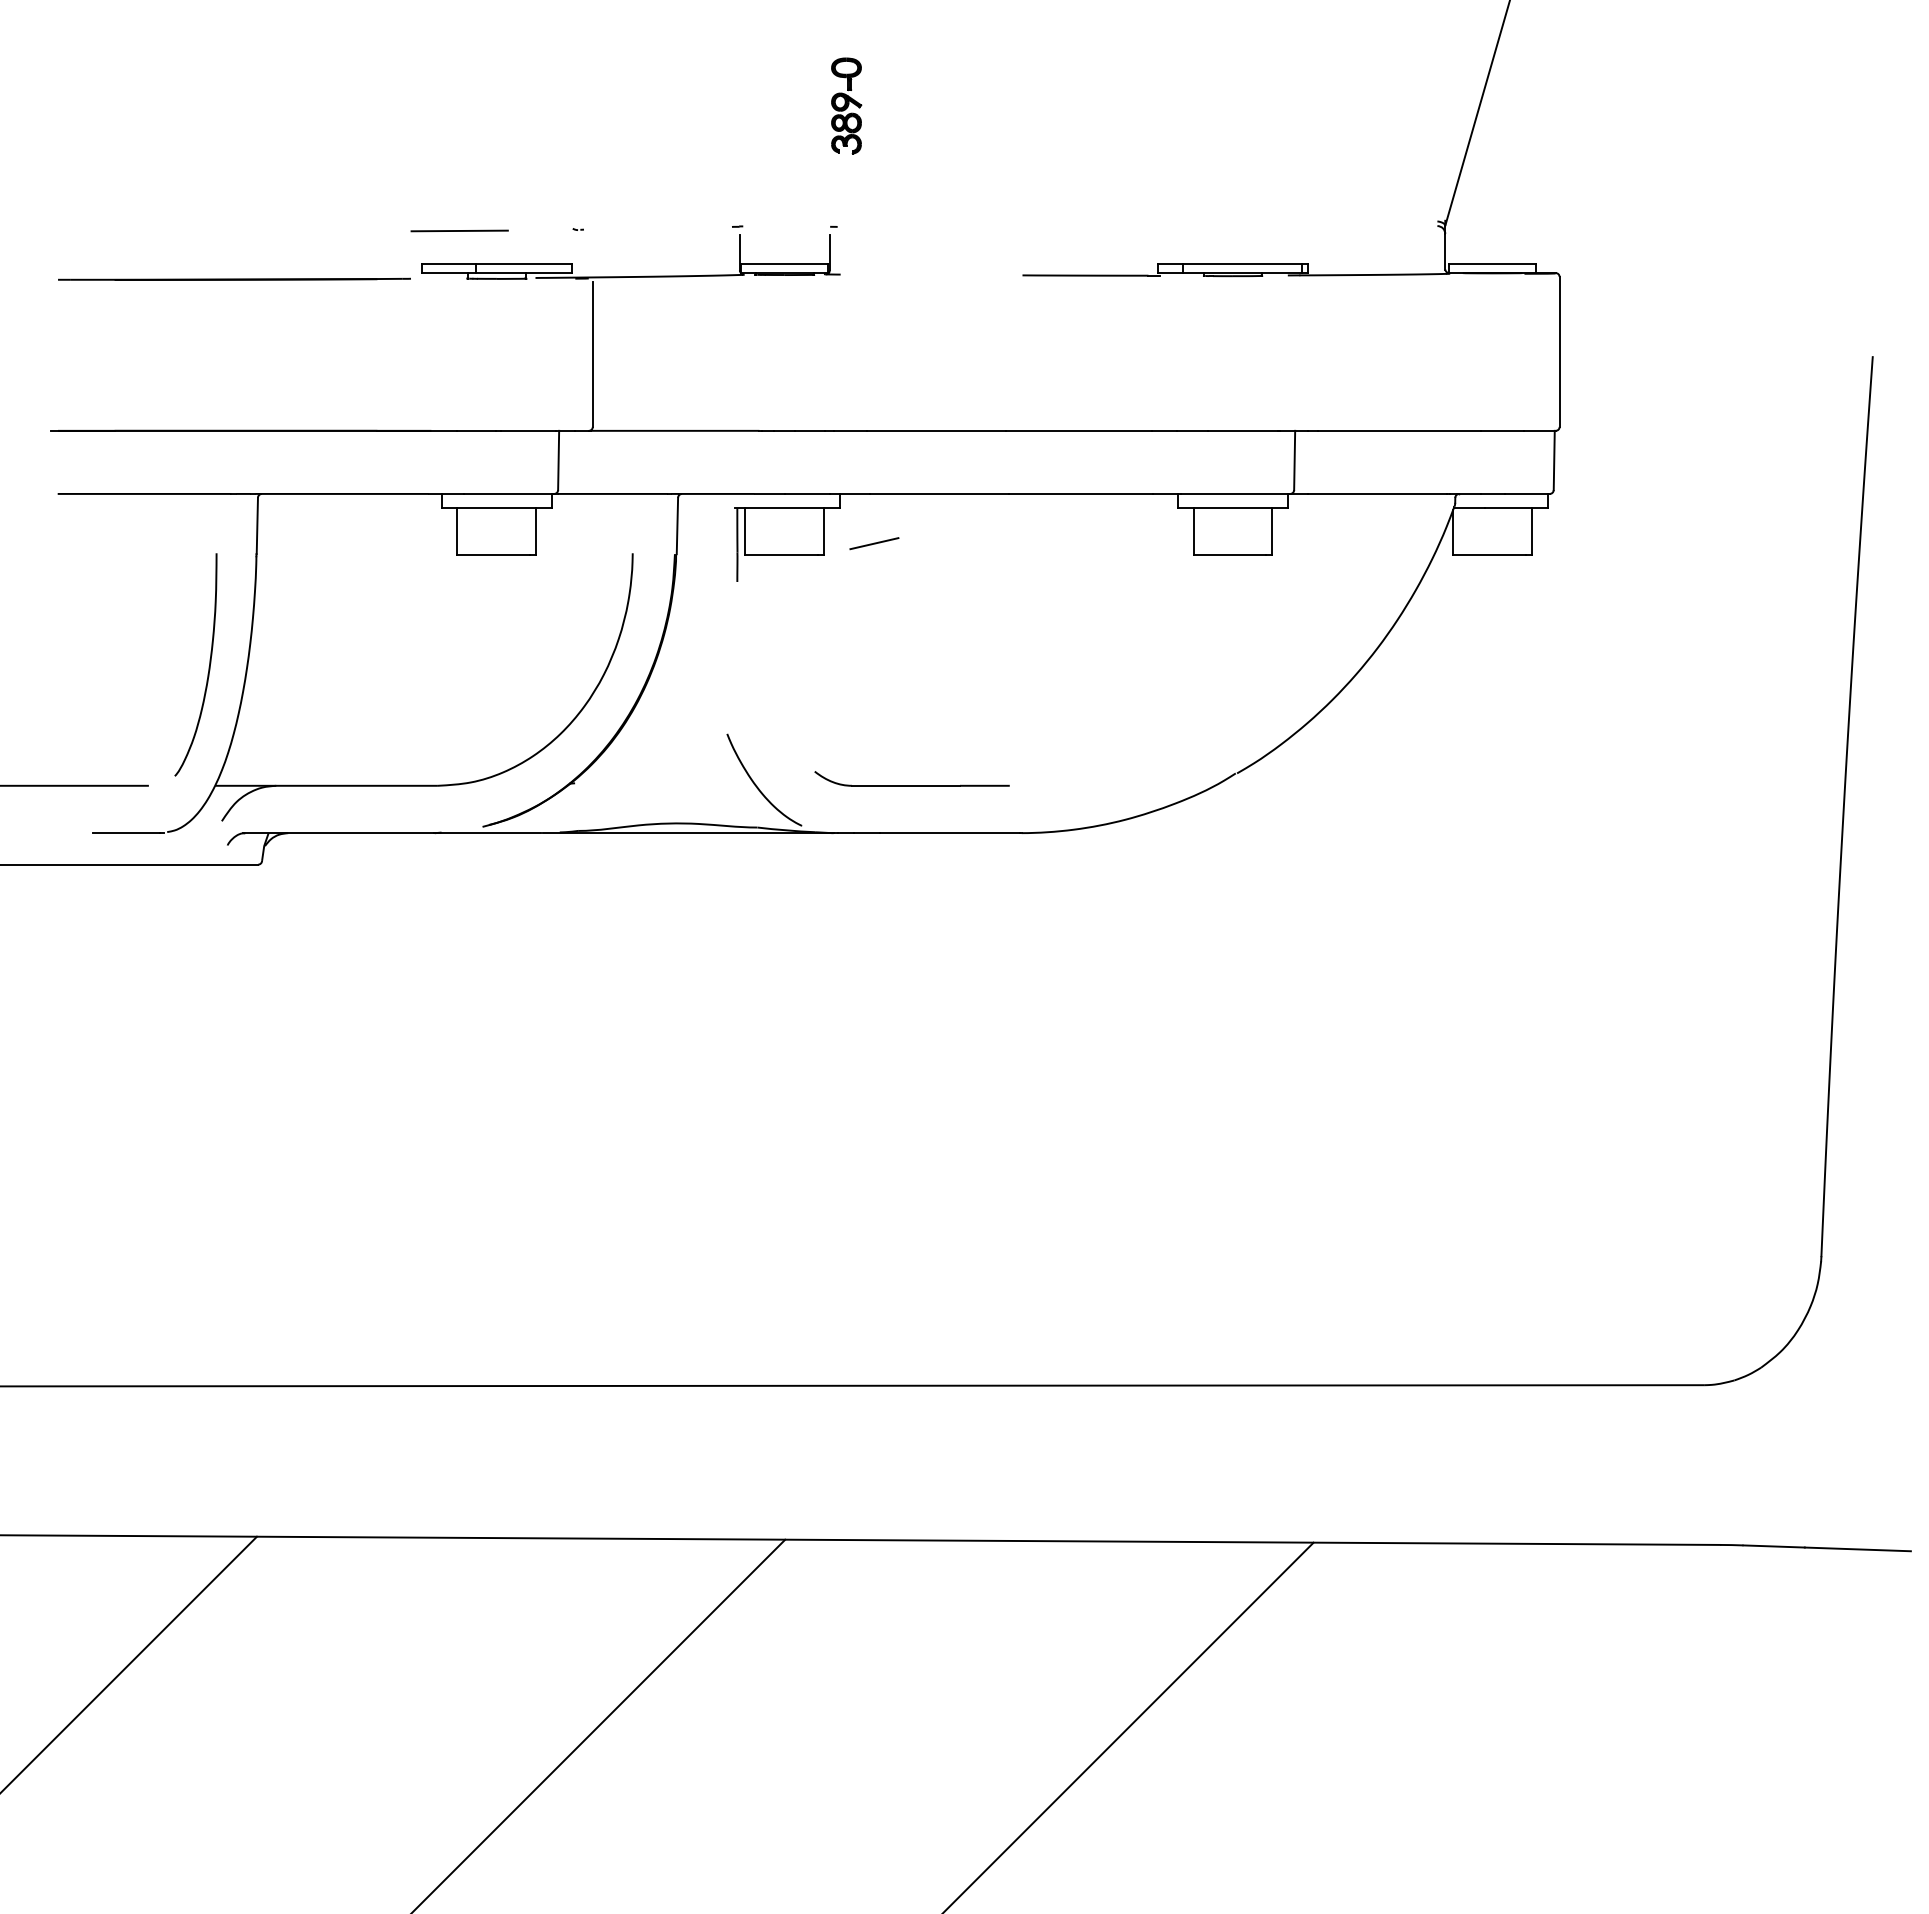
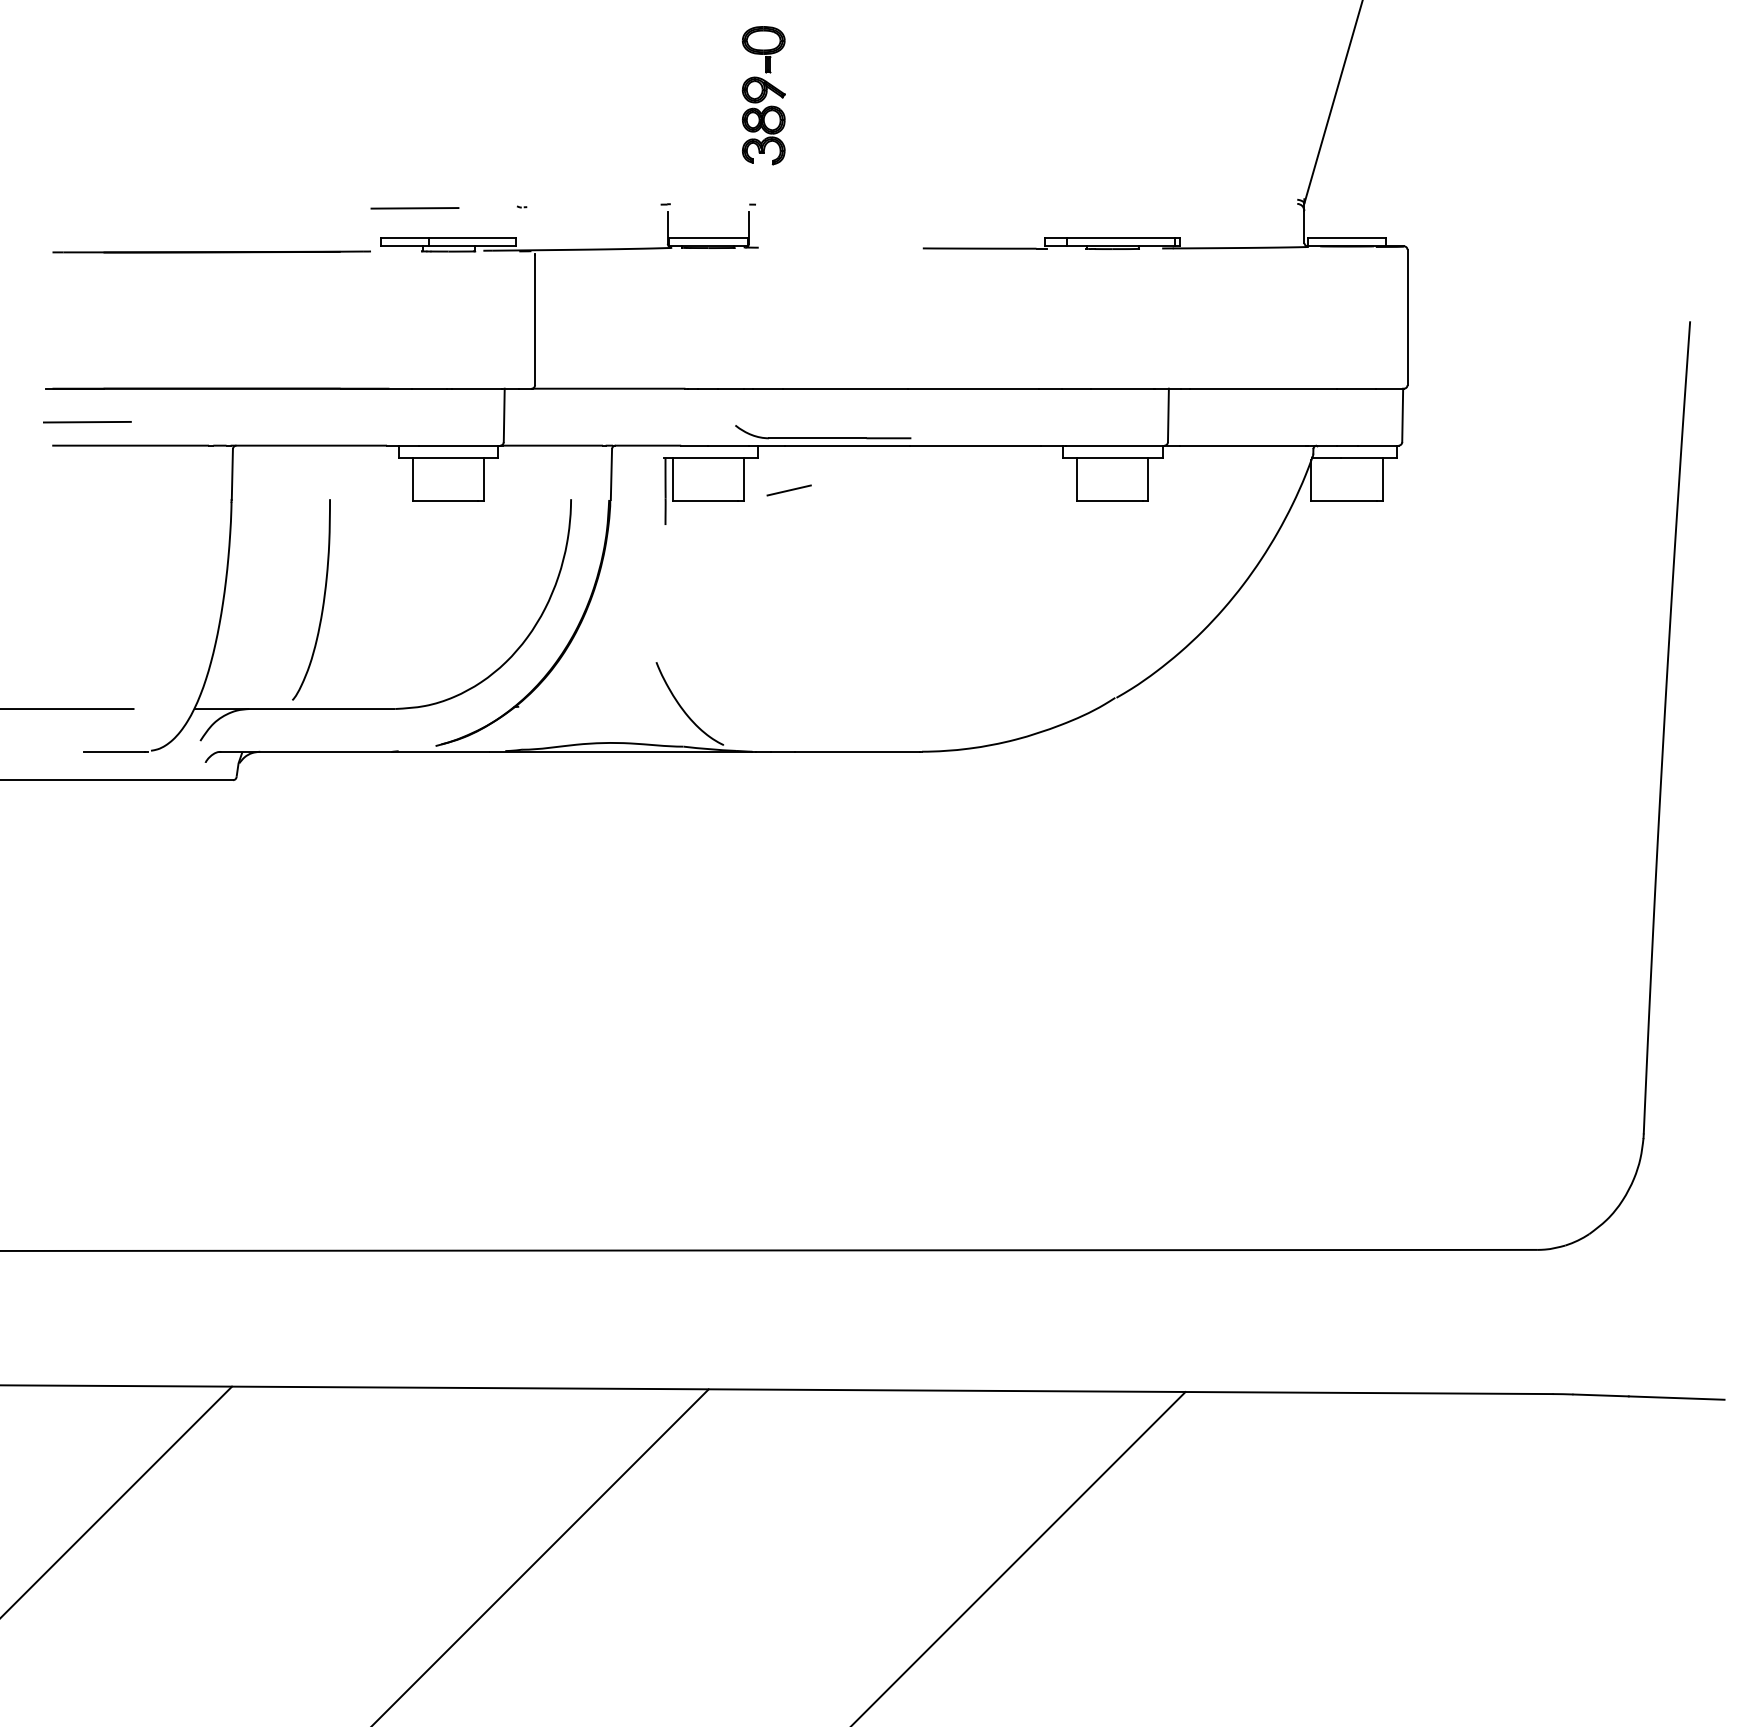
part: (846, 105) -> (764, 95), size x1.6
line: (96, 467) -> (87, 421), added
curve: (208, 666) -> (322, 601), moved
part: (911, 785) -> (822, 438), moved

